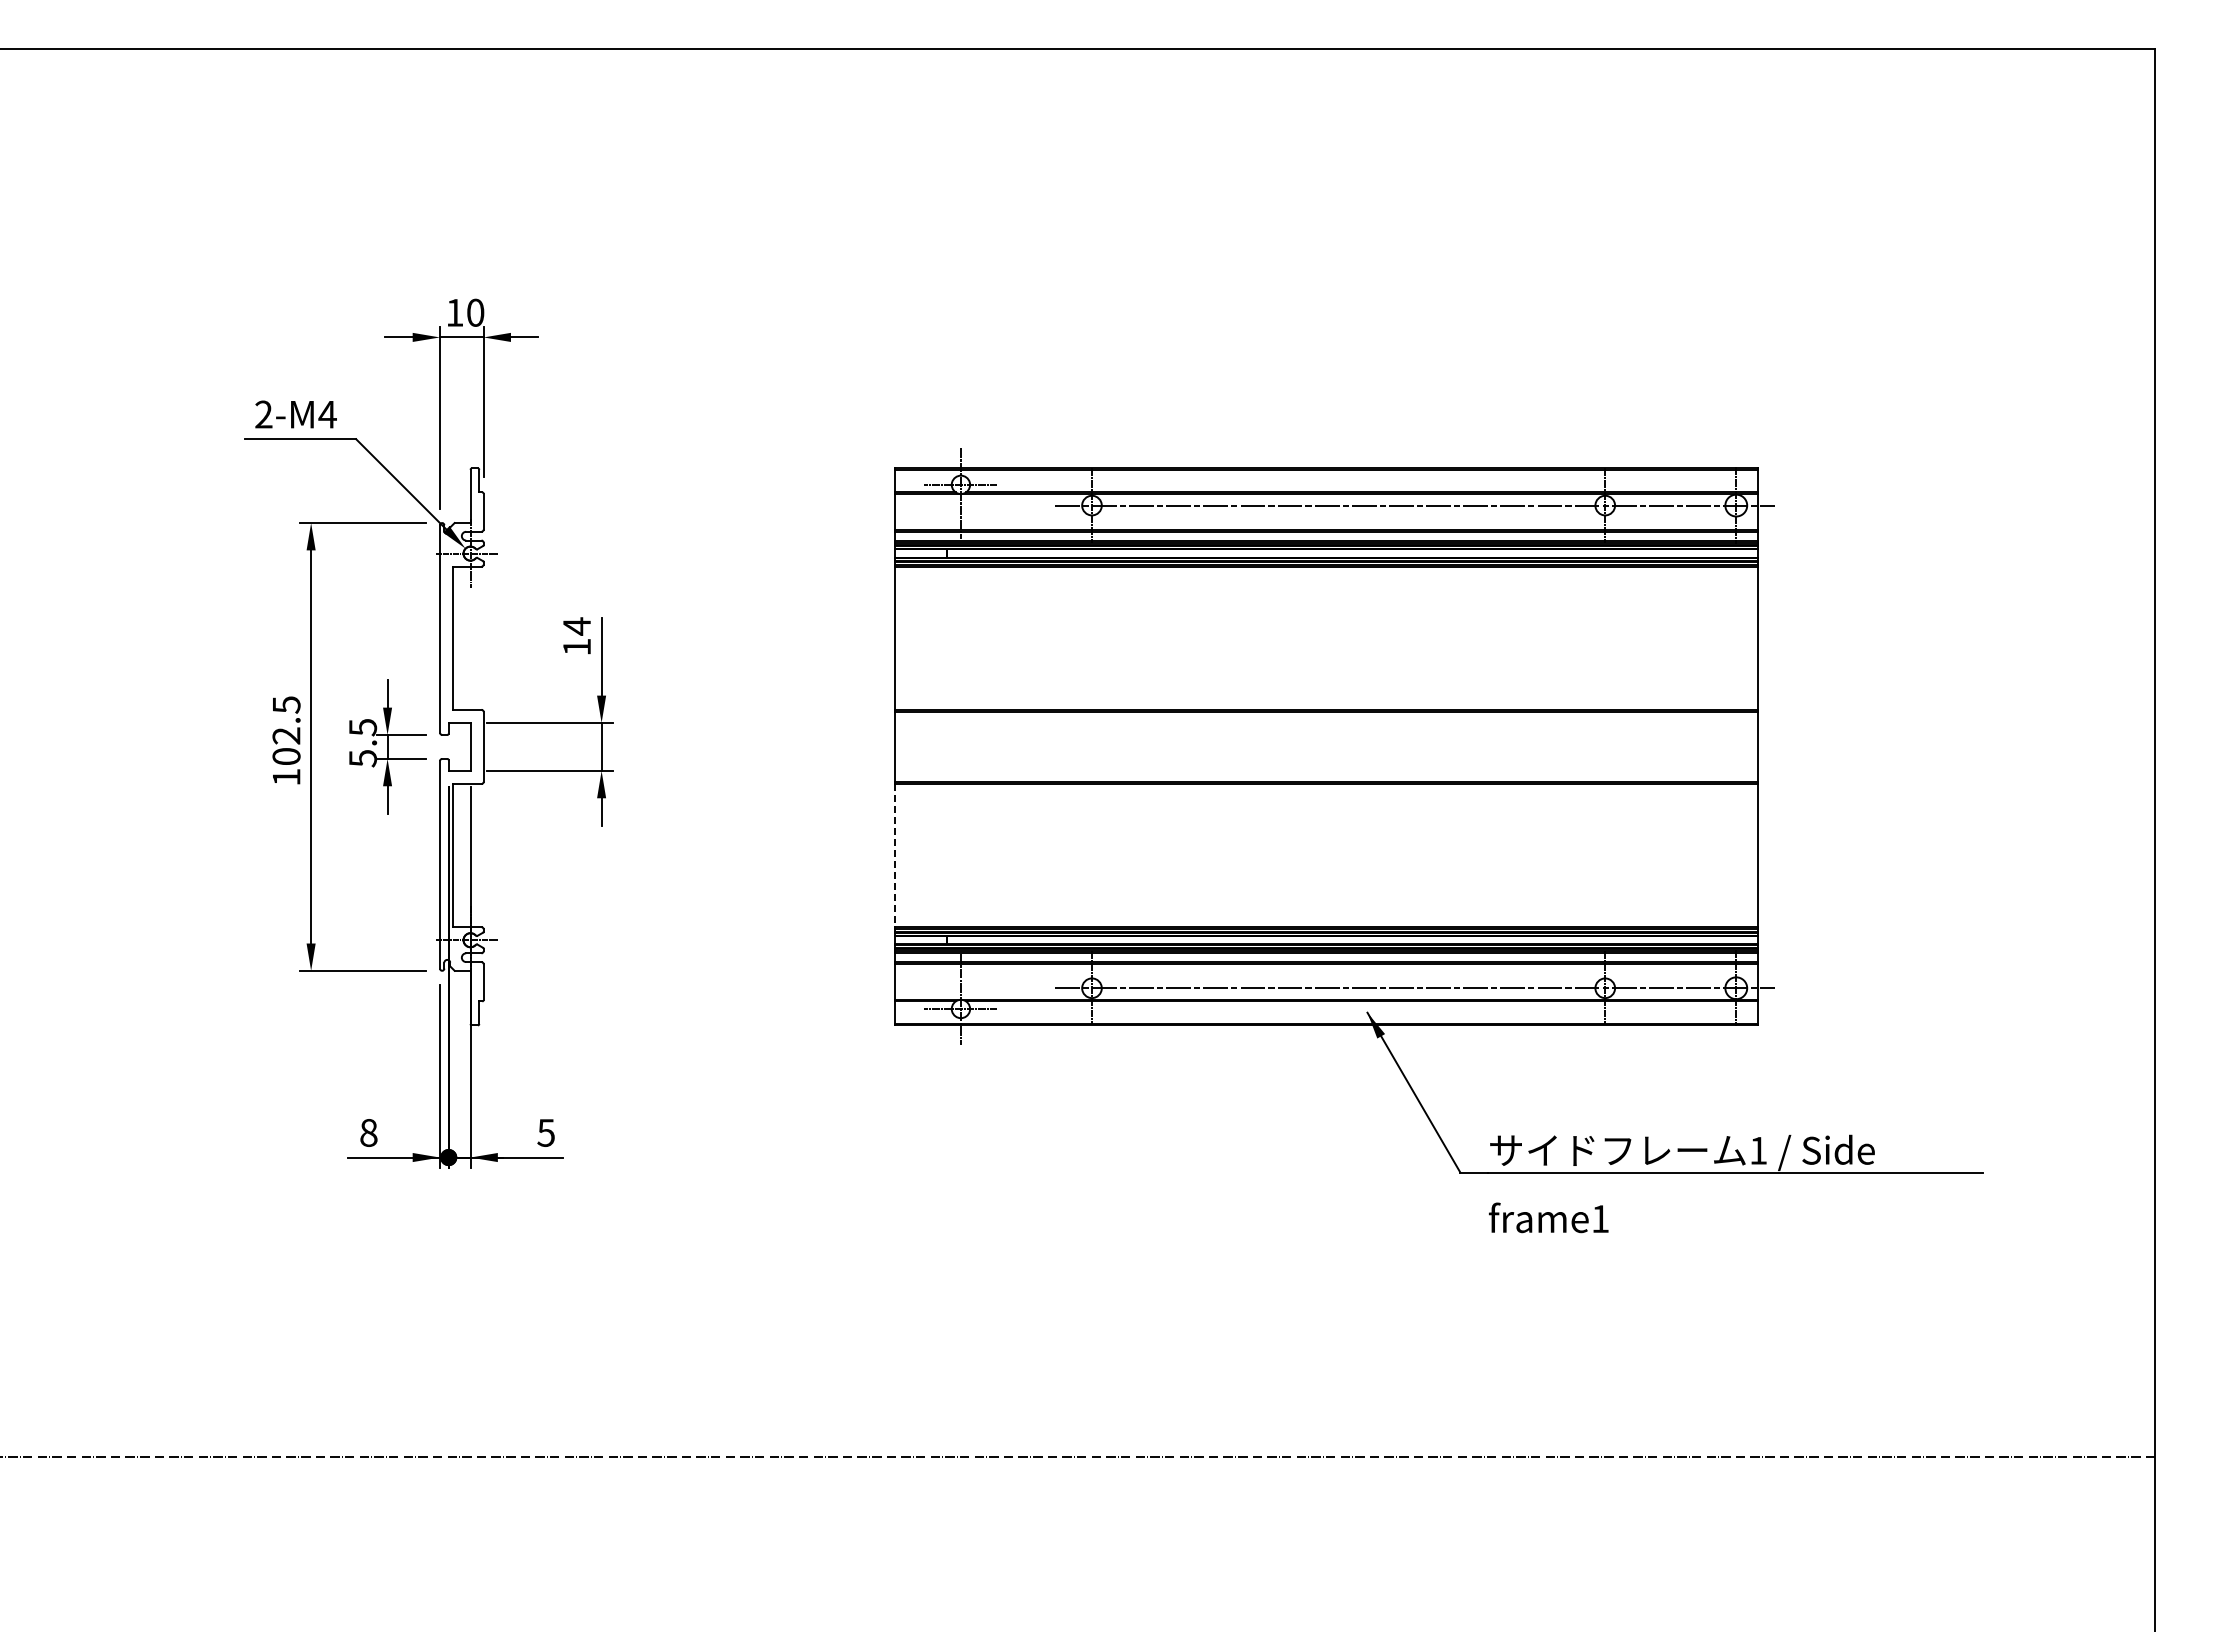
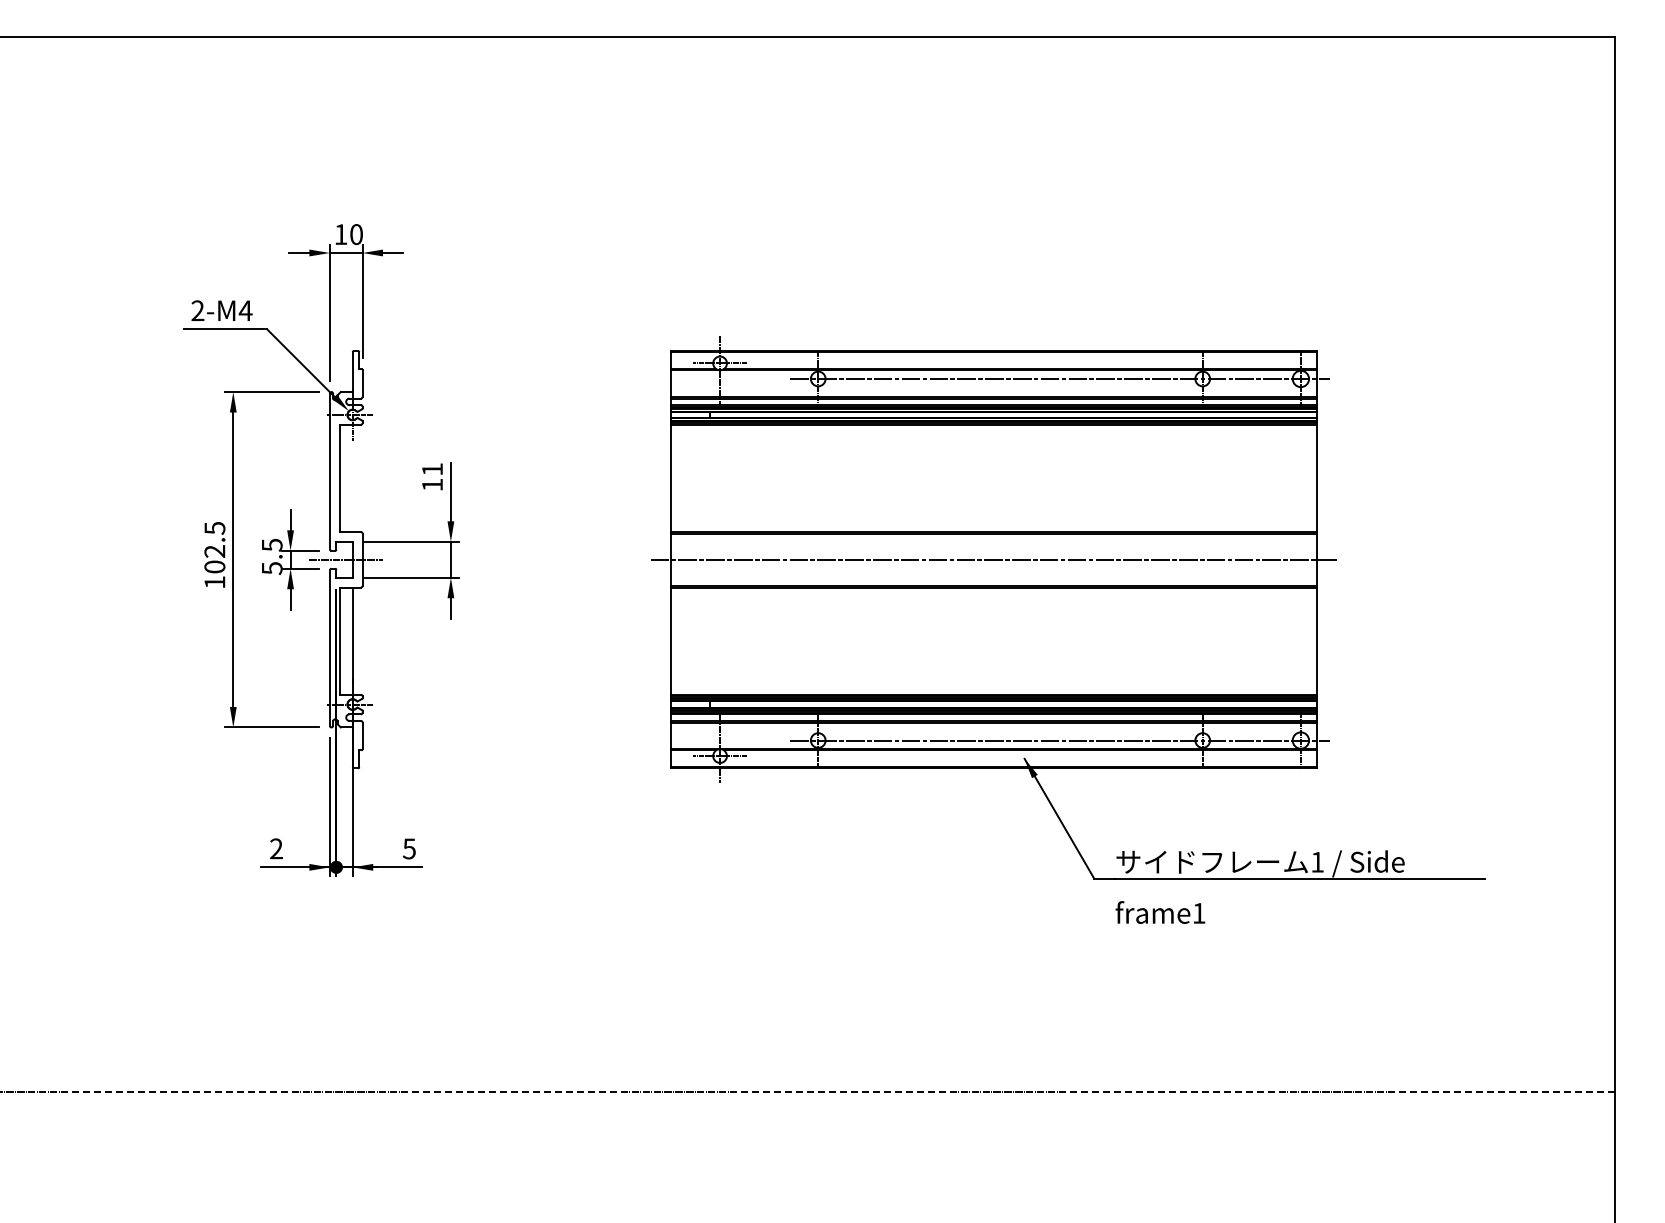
text: (576, 626) -> (432, 469), 14 -> 11
line: (461, 746) -> (345, 559), added
line: (1326, 746) -> (993, 559), added
line: (895, 855) -> (671, 641), dashed -> solid
text: (368, 1132) -> (276, 848), 8 -> 2

